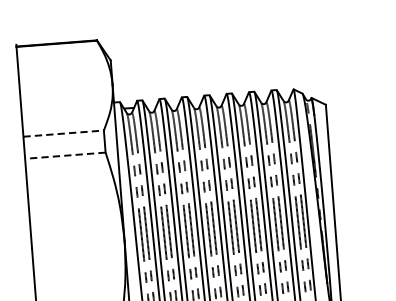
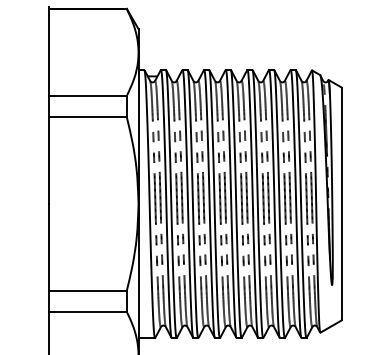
line: (63, 133) -> (87, 95), dashed -> solid
line: (64, 155) -> (87, 117), dashed -> solid

